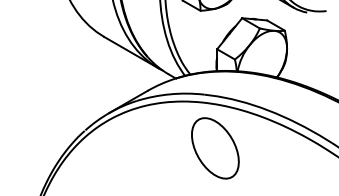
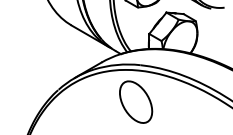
part: (215, 147) -> (136, 101), moved

